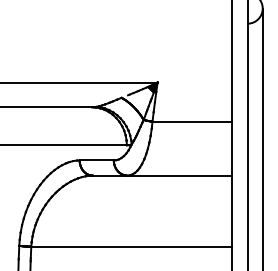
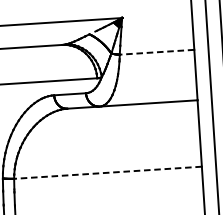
line: (192, 121) -> (157, 52), solid -> dashed
line: (131, 246) -> (107, 172), solid -> dashed

